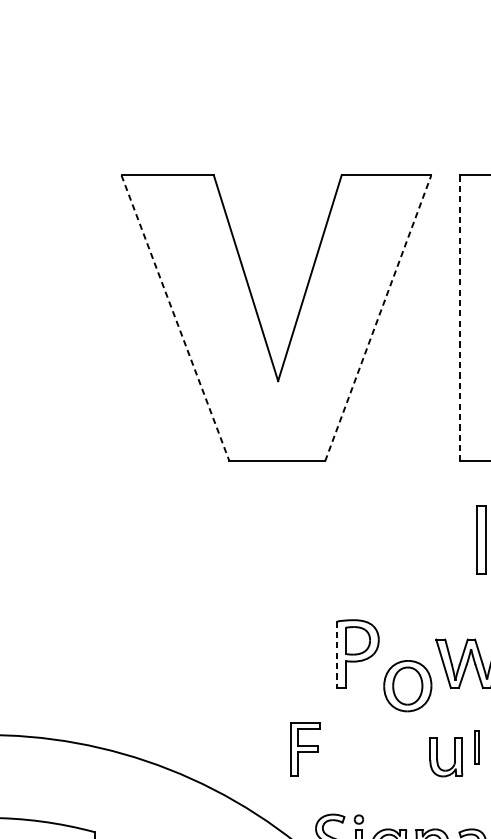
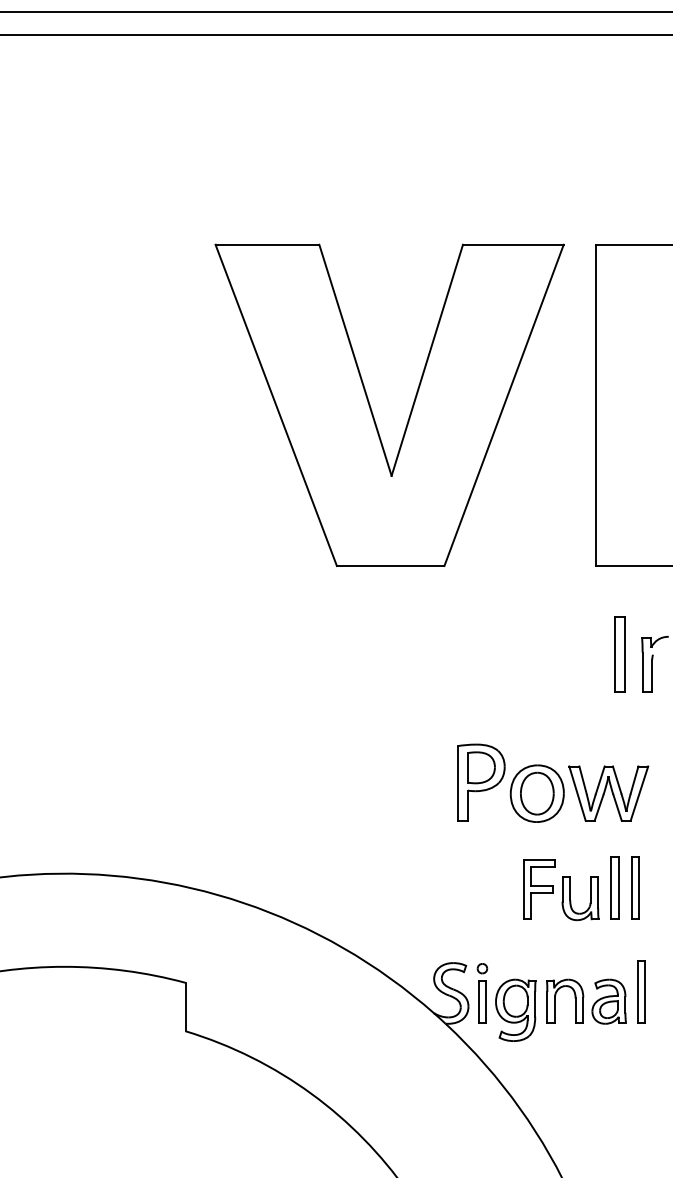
line: (378, 317) -> (504, 404), dashed -> solid
line: (175, 318) -> (276, 405), dashed -> solid
line: (459, 318) -> (595, 405), dashed -> solid
line: (337, 654) -> (458, 783), dashed -> solid
part: (407, 685) -> (536, 793), moved
part: (476, 747) -> (614, 887), size x1.67
part: (305, 749) -> (539, 889), moved

